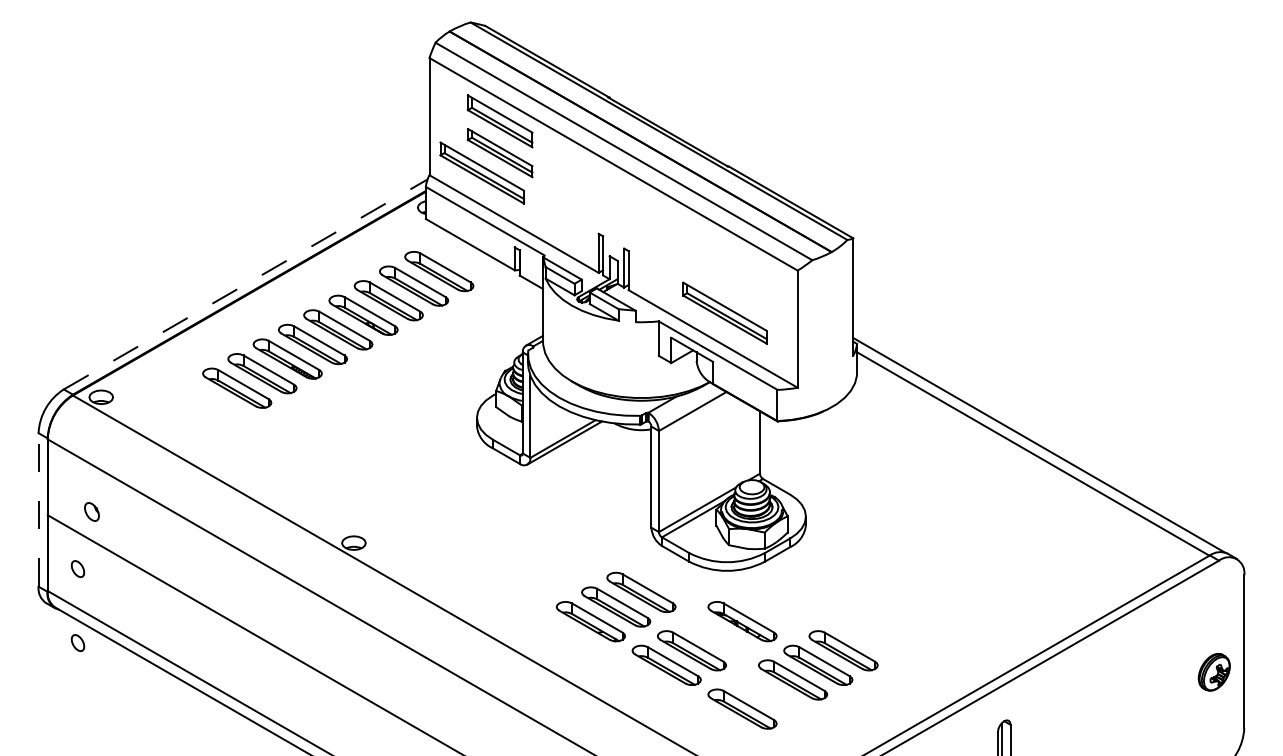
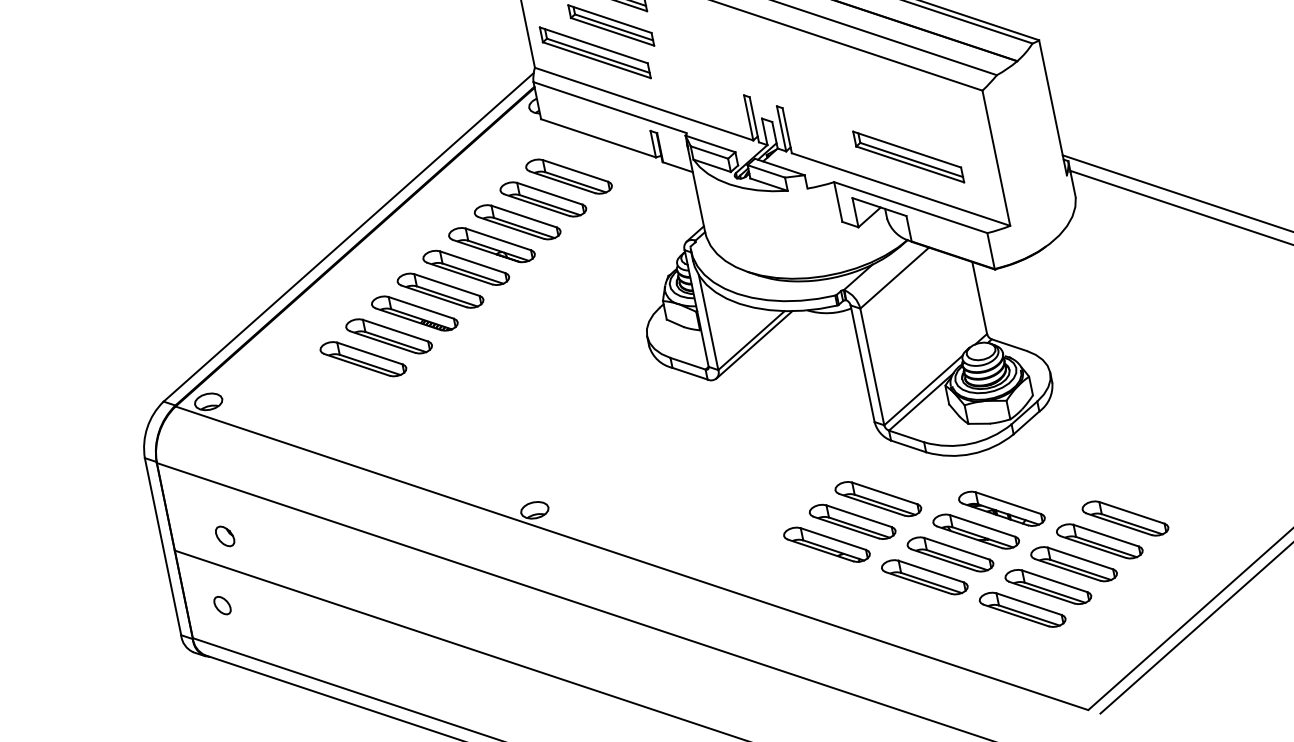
line: (246, 284) -> (349, 237), dashed -> solid
line: (38, 509) -> (162, 546), dashed -> solid
part: (717, 635) -> (976, 530), added
part: (77, 643) -> (239, 691), removed
part: (767, 694) -> (1048, 587), added

